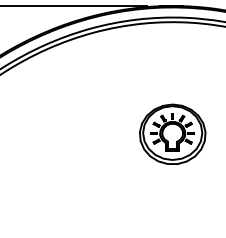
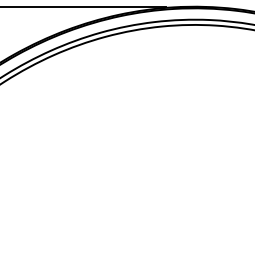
part: (172, 133) -> (194, 150), removed

